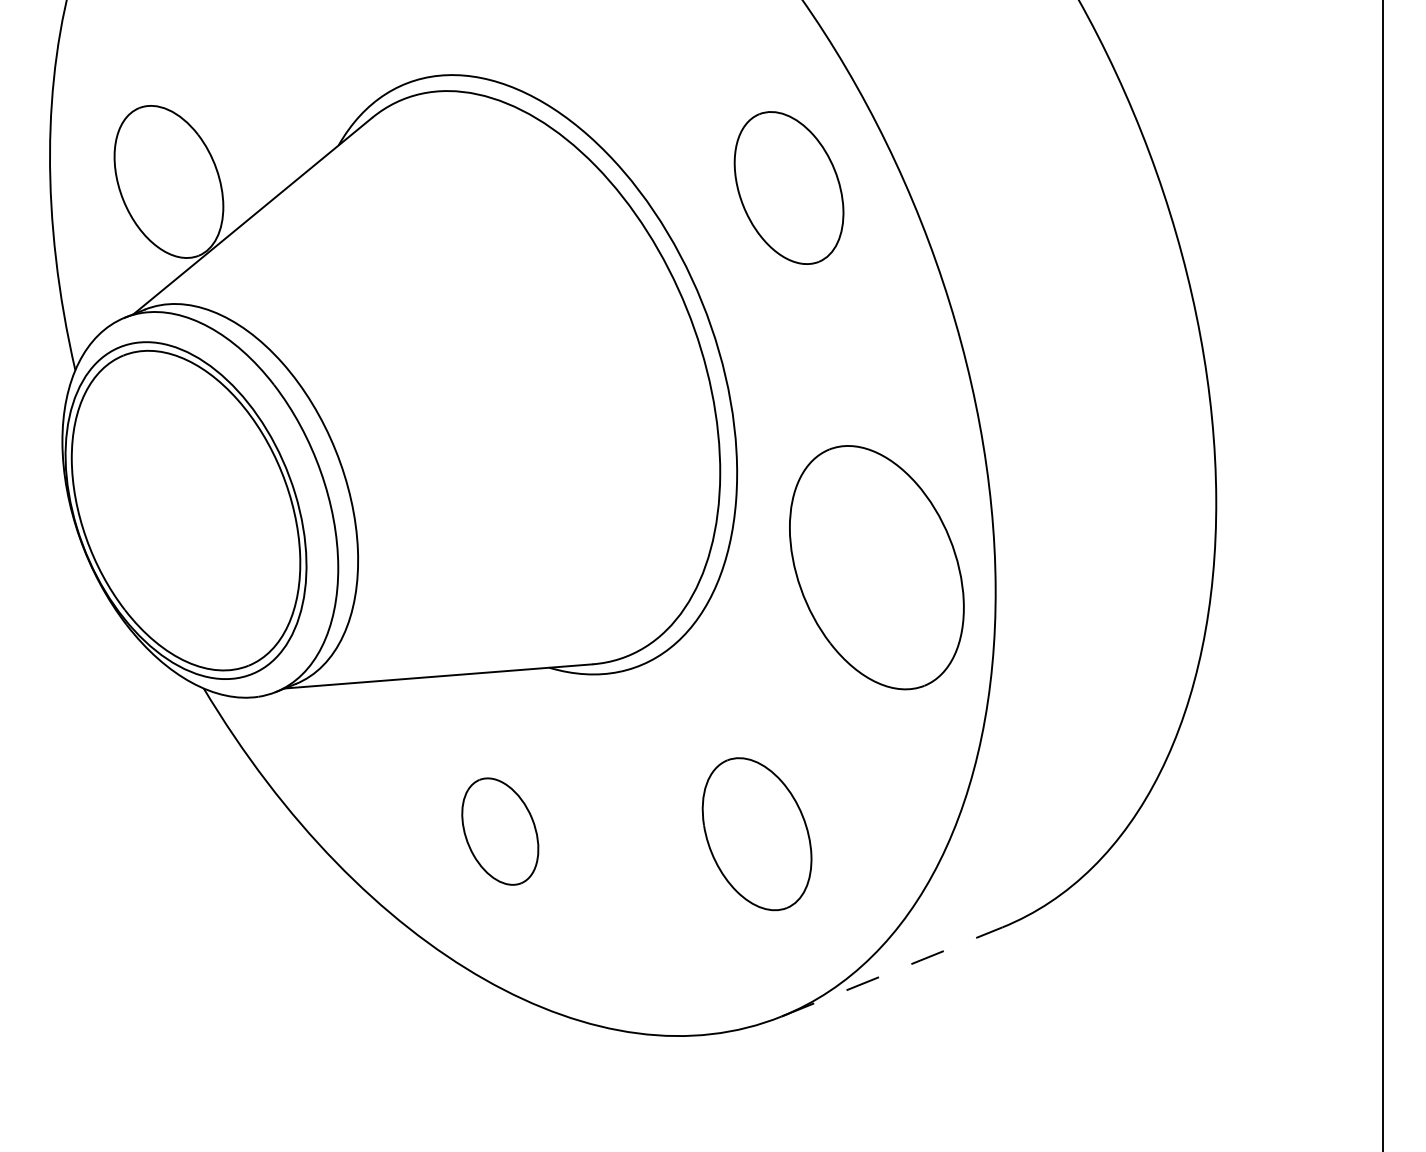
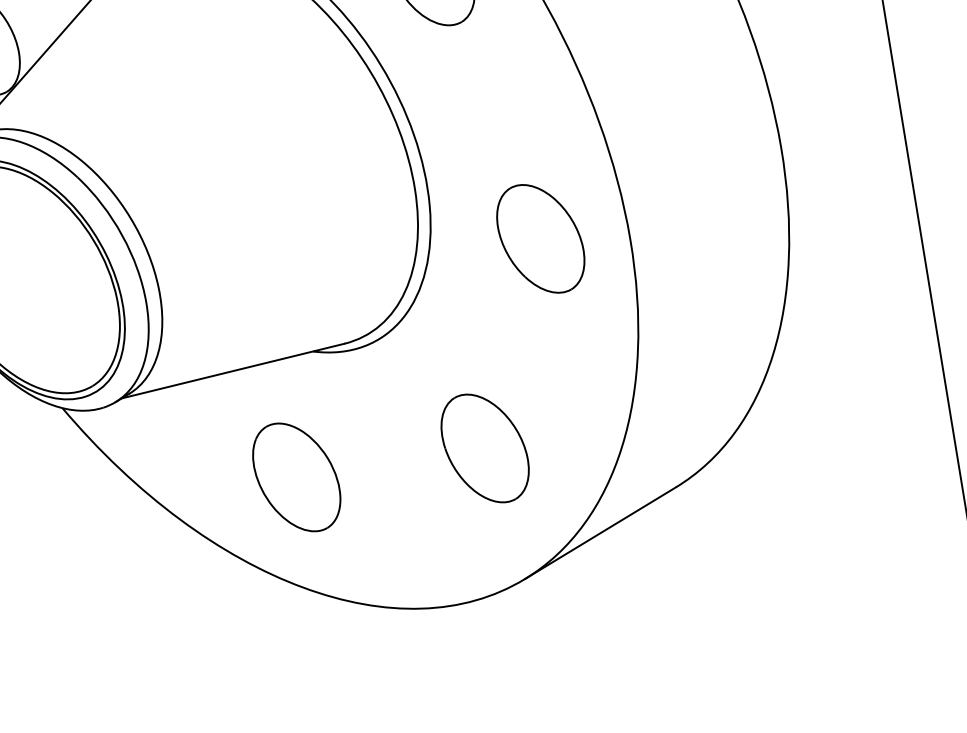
part: (876, 567) -> (540, 238), size x0.62
part: (500, 831) -> (296, 477), size x1.43
line: (892, 971) -> (600, 532), dashed -> solid

